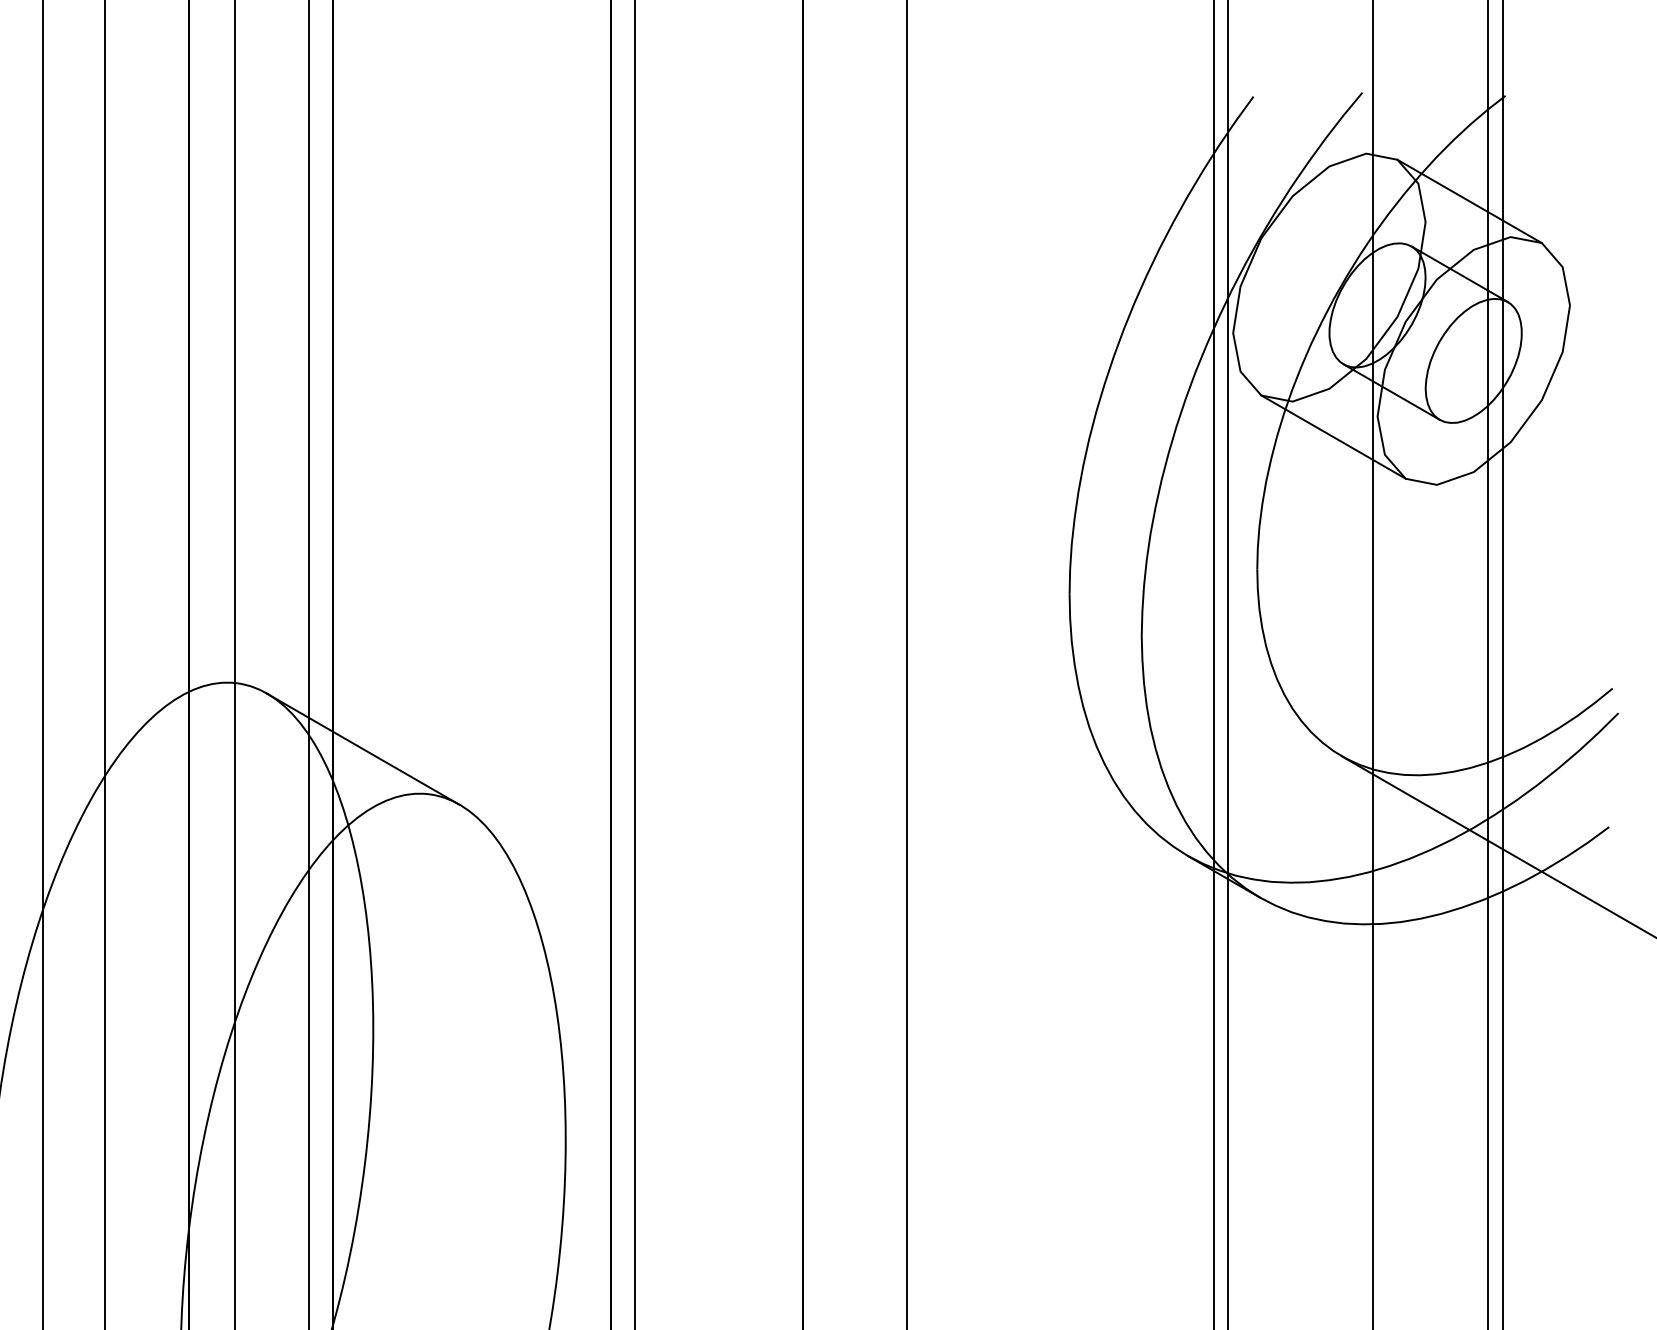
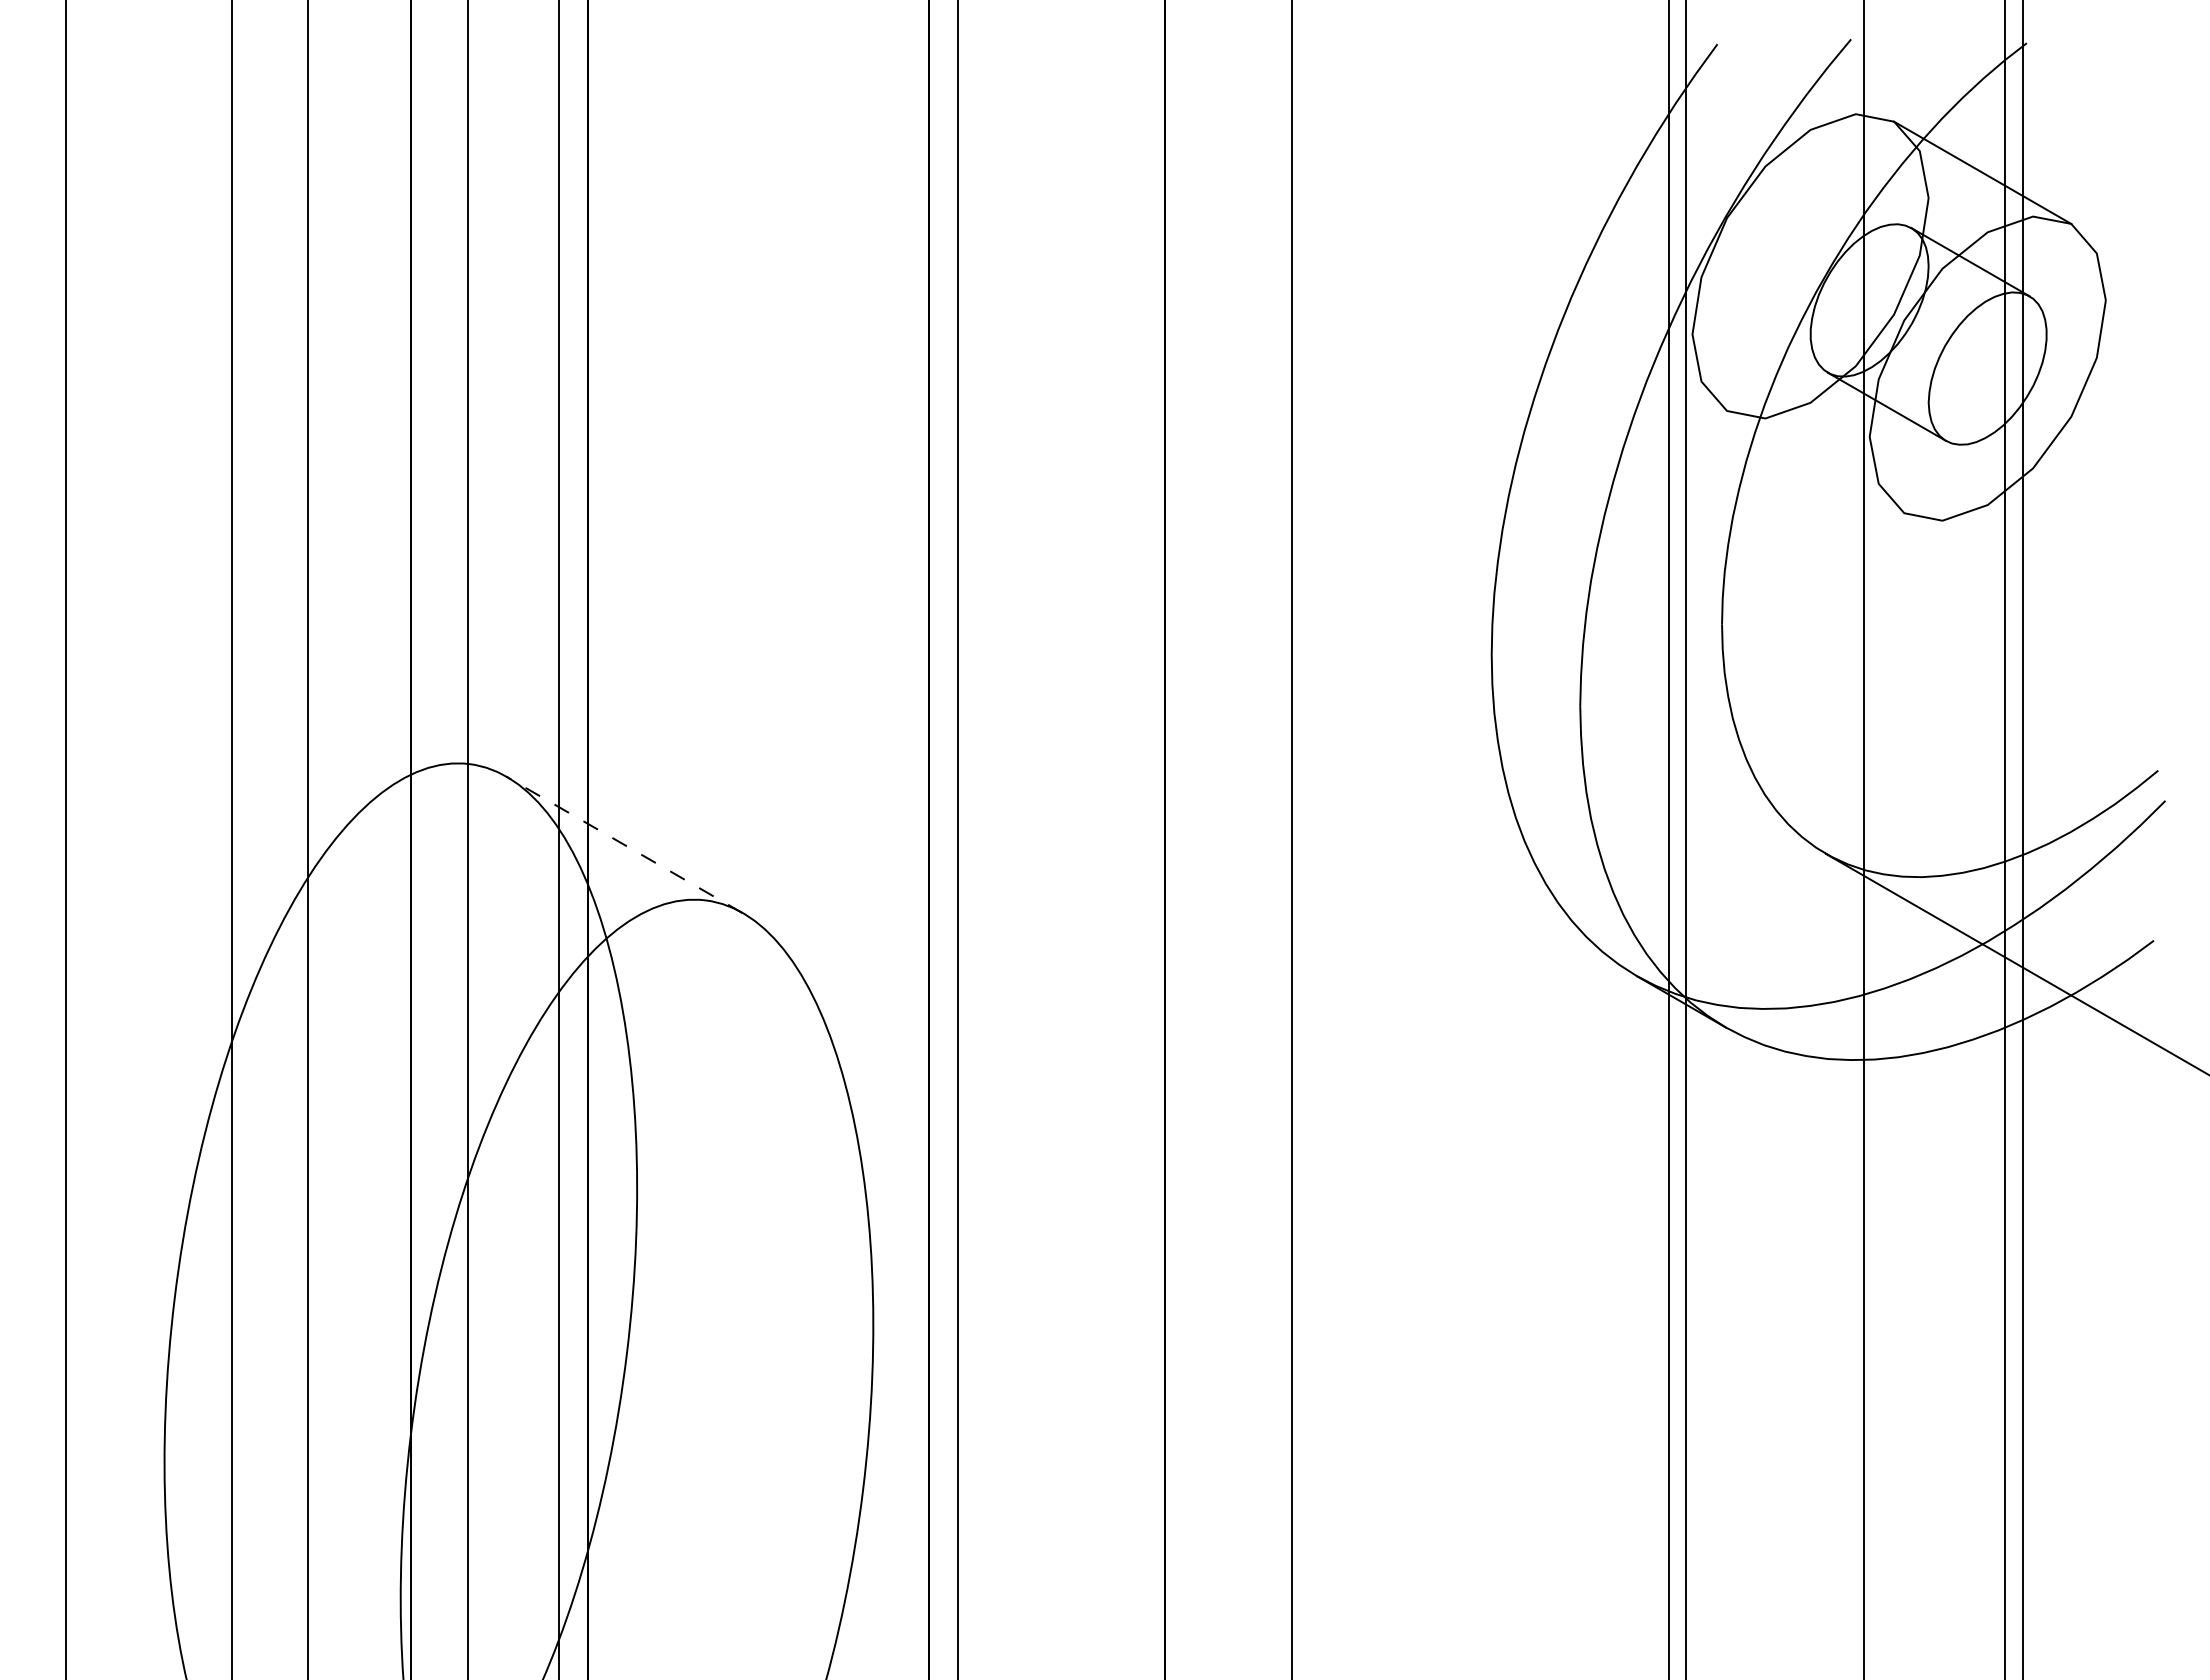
line: (1333, 437) -> (1815, 462), removed
line: (362, 748) -> (624, 844), solid -> dashed

